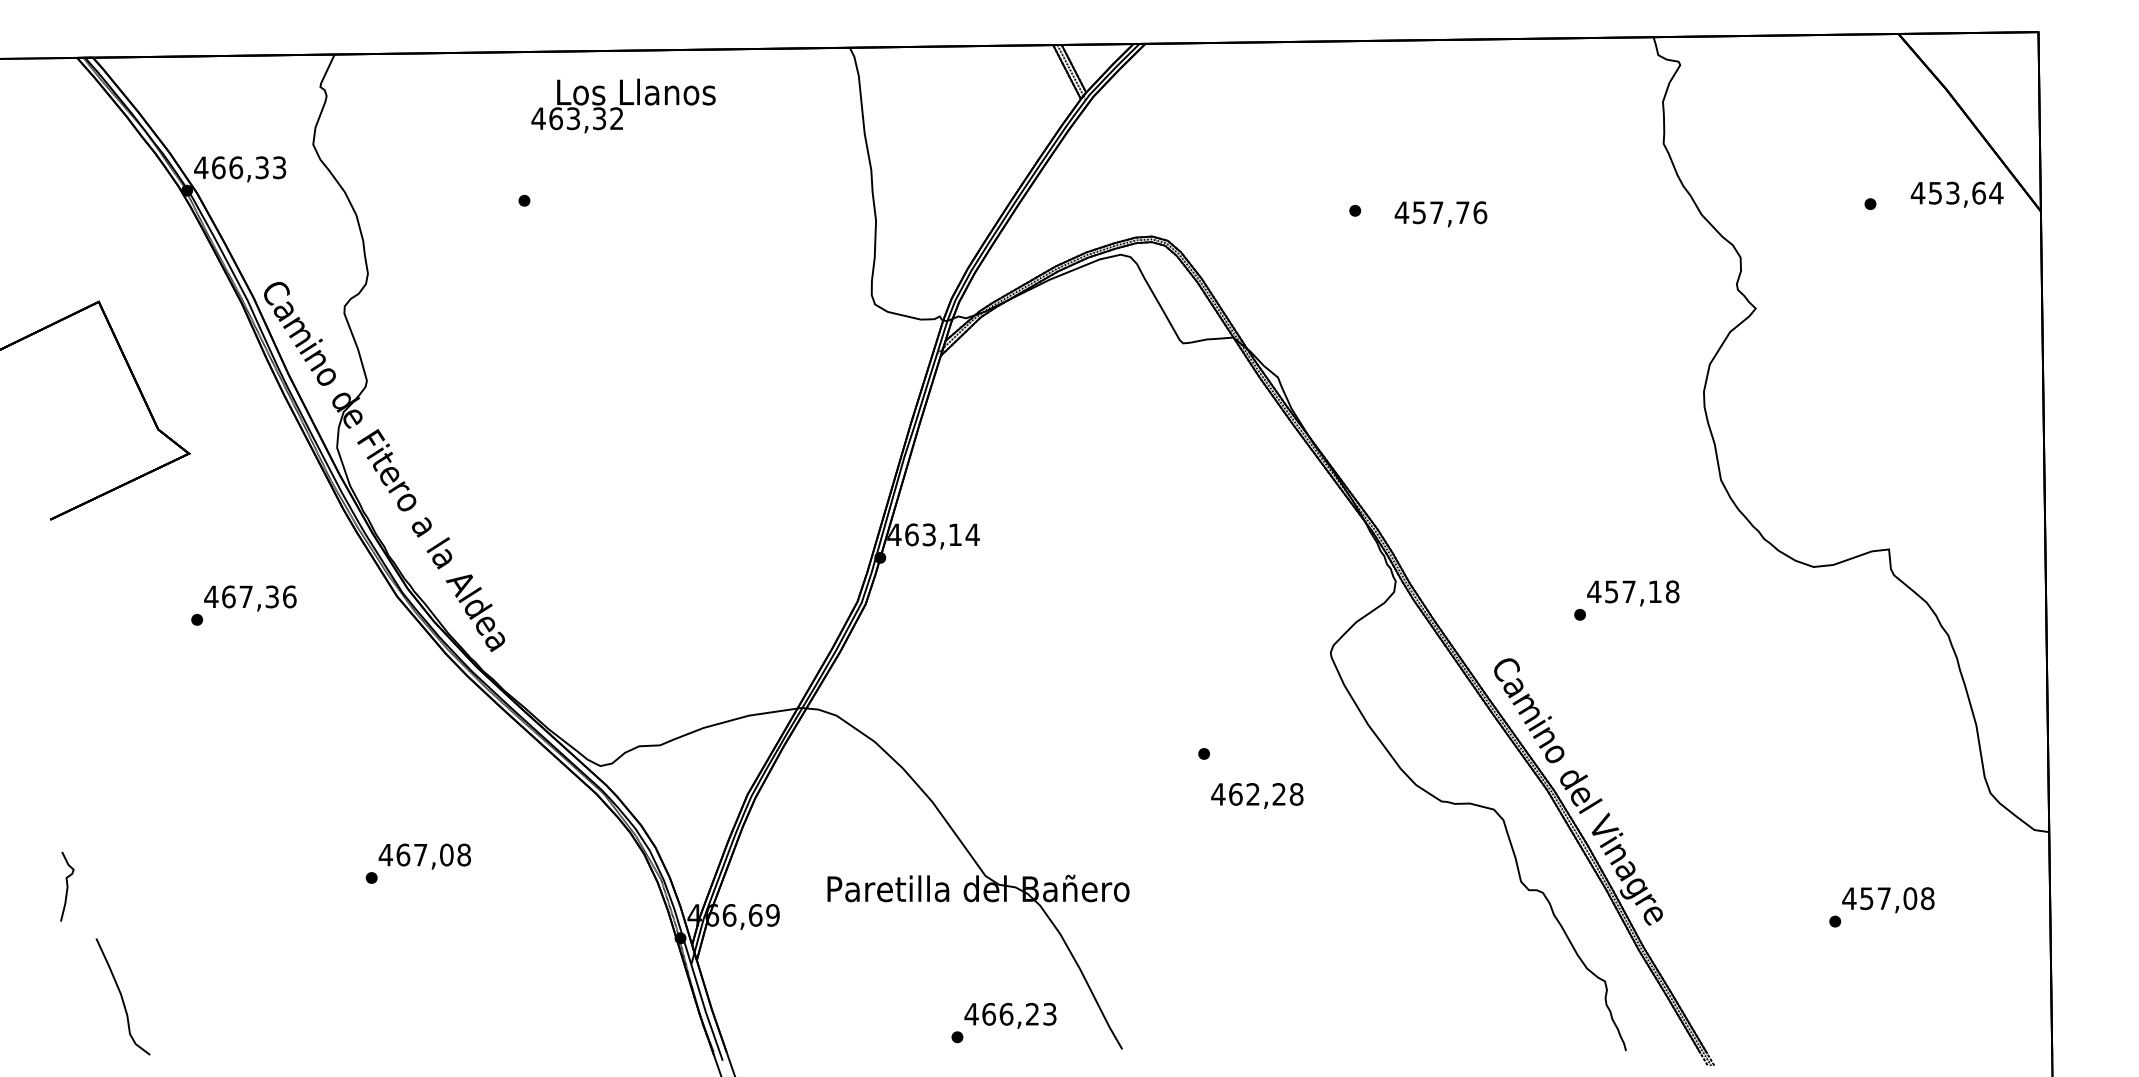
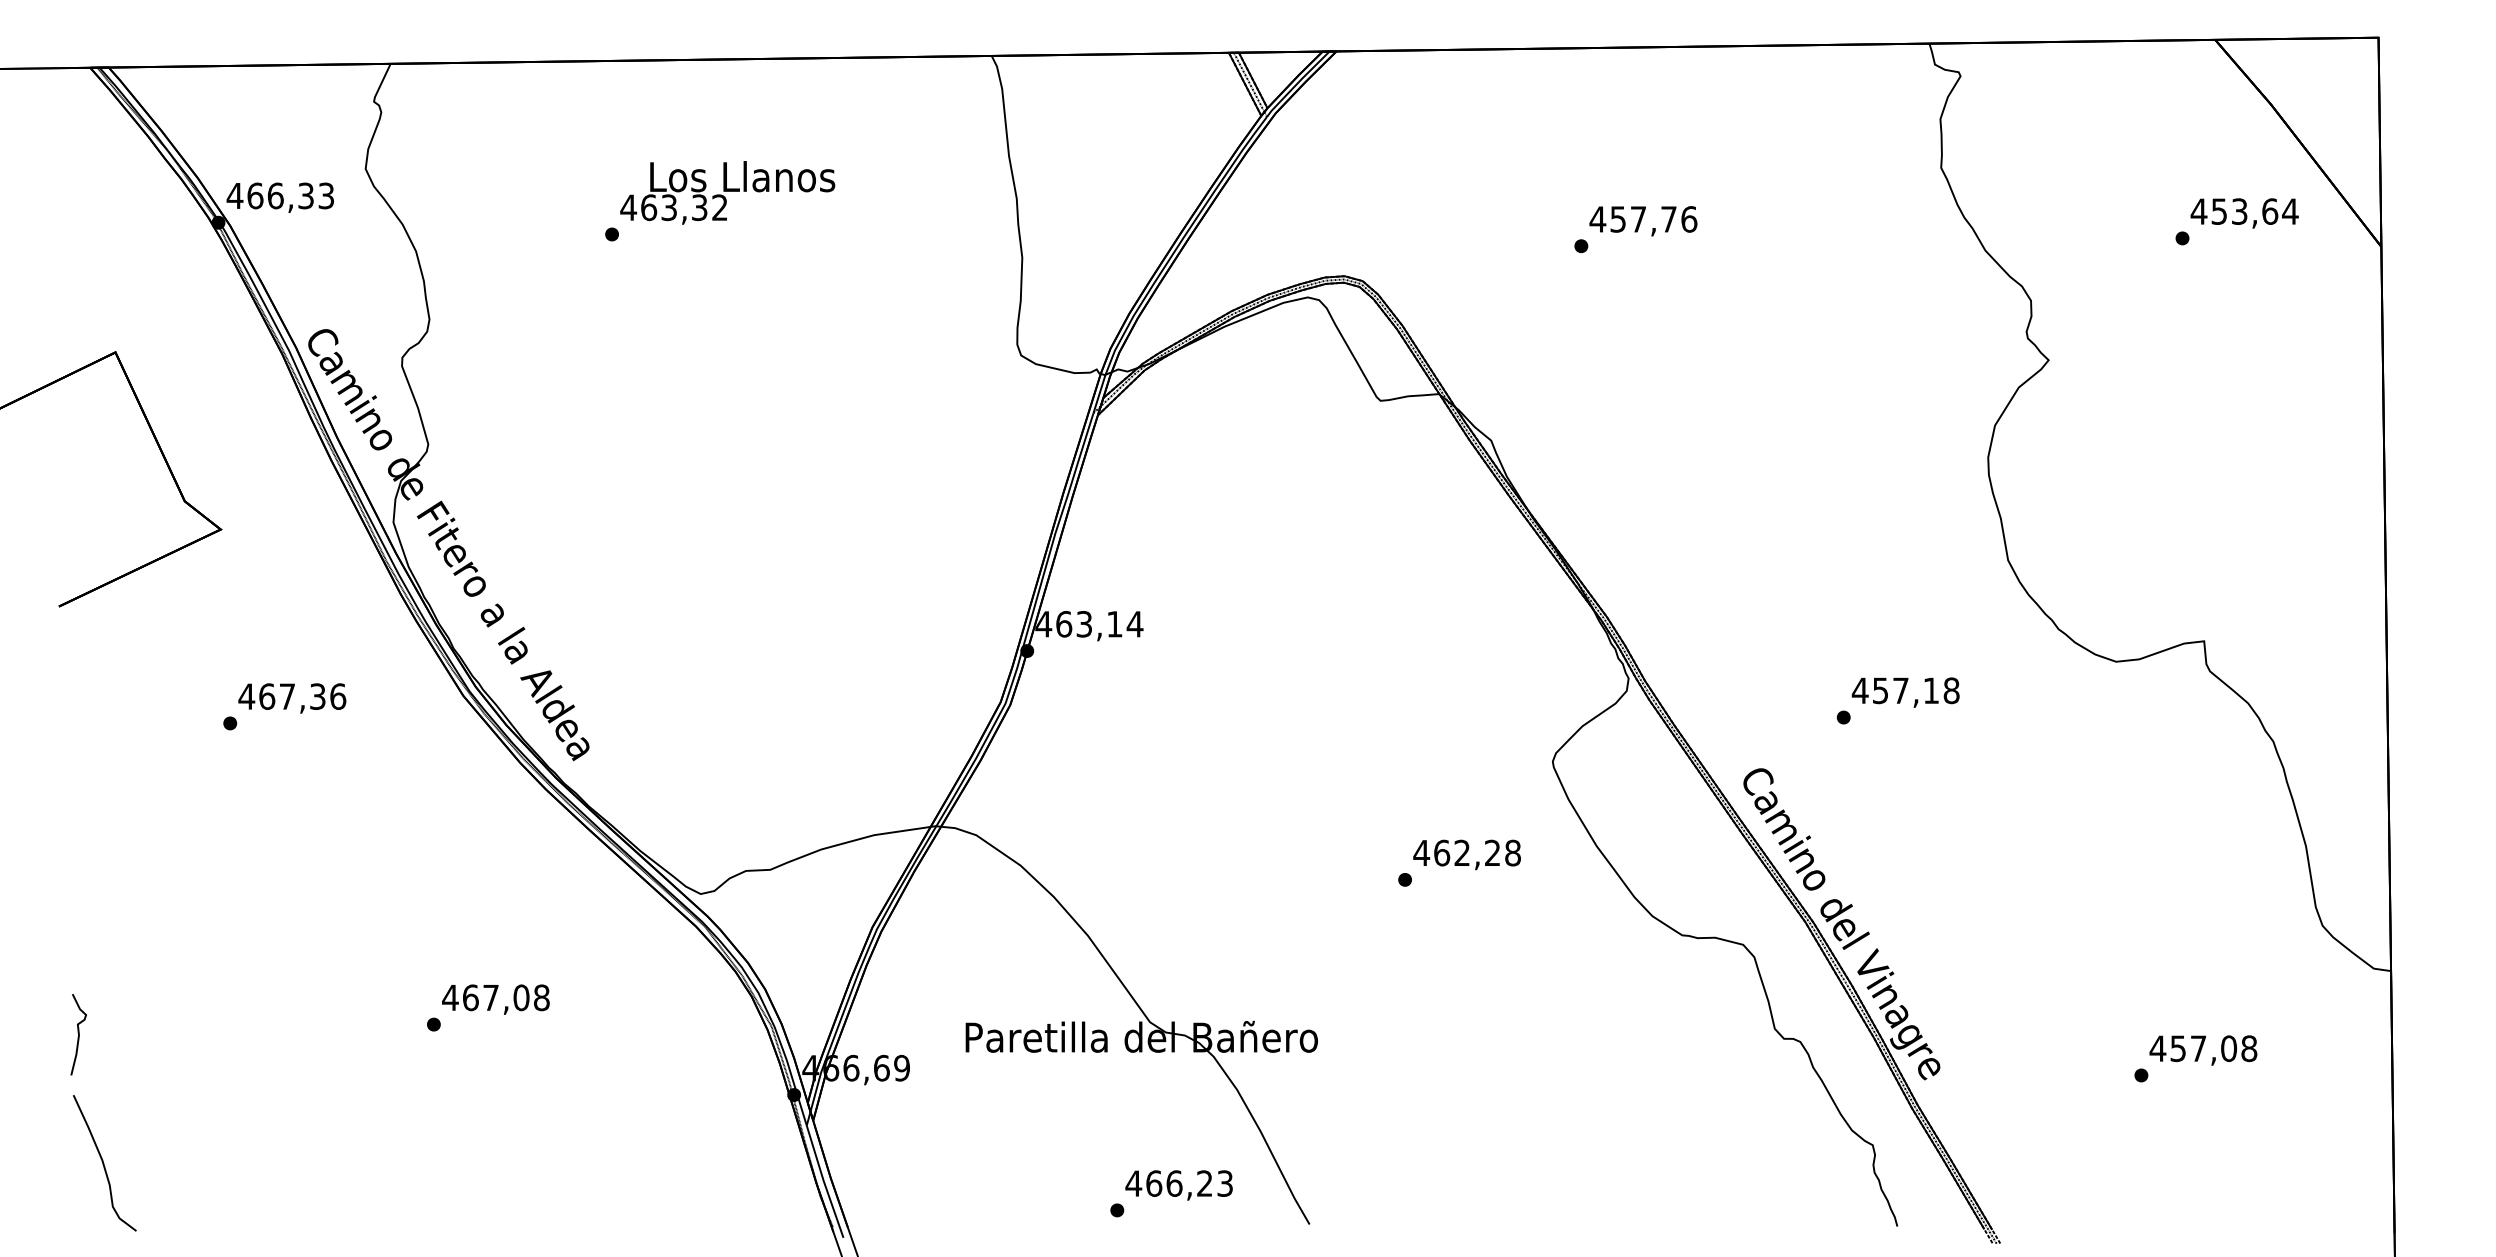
text: (623, 105) -> (727, 192), moved
text: (1957, 194) -> (2244, 213), moved
text: (1441, 214) -> (1643, 221), moved
text: (1256, 795) -> (1466, 854), moved
curve: (122, 997) -> (104, 1163), moved

